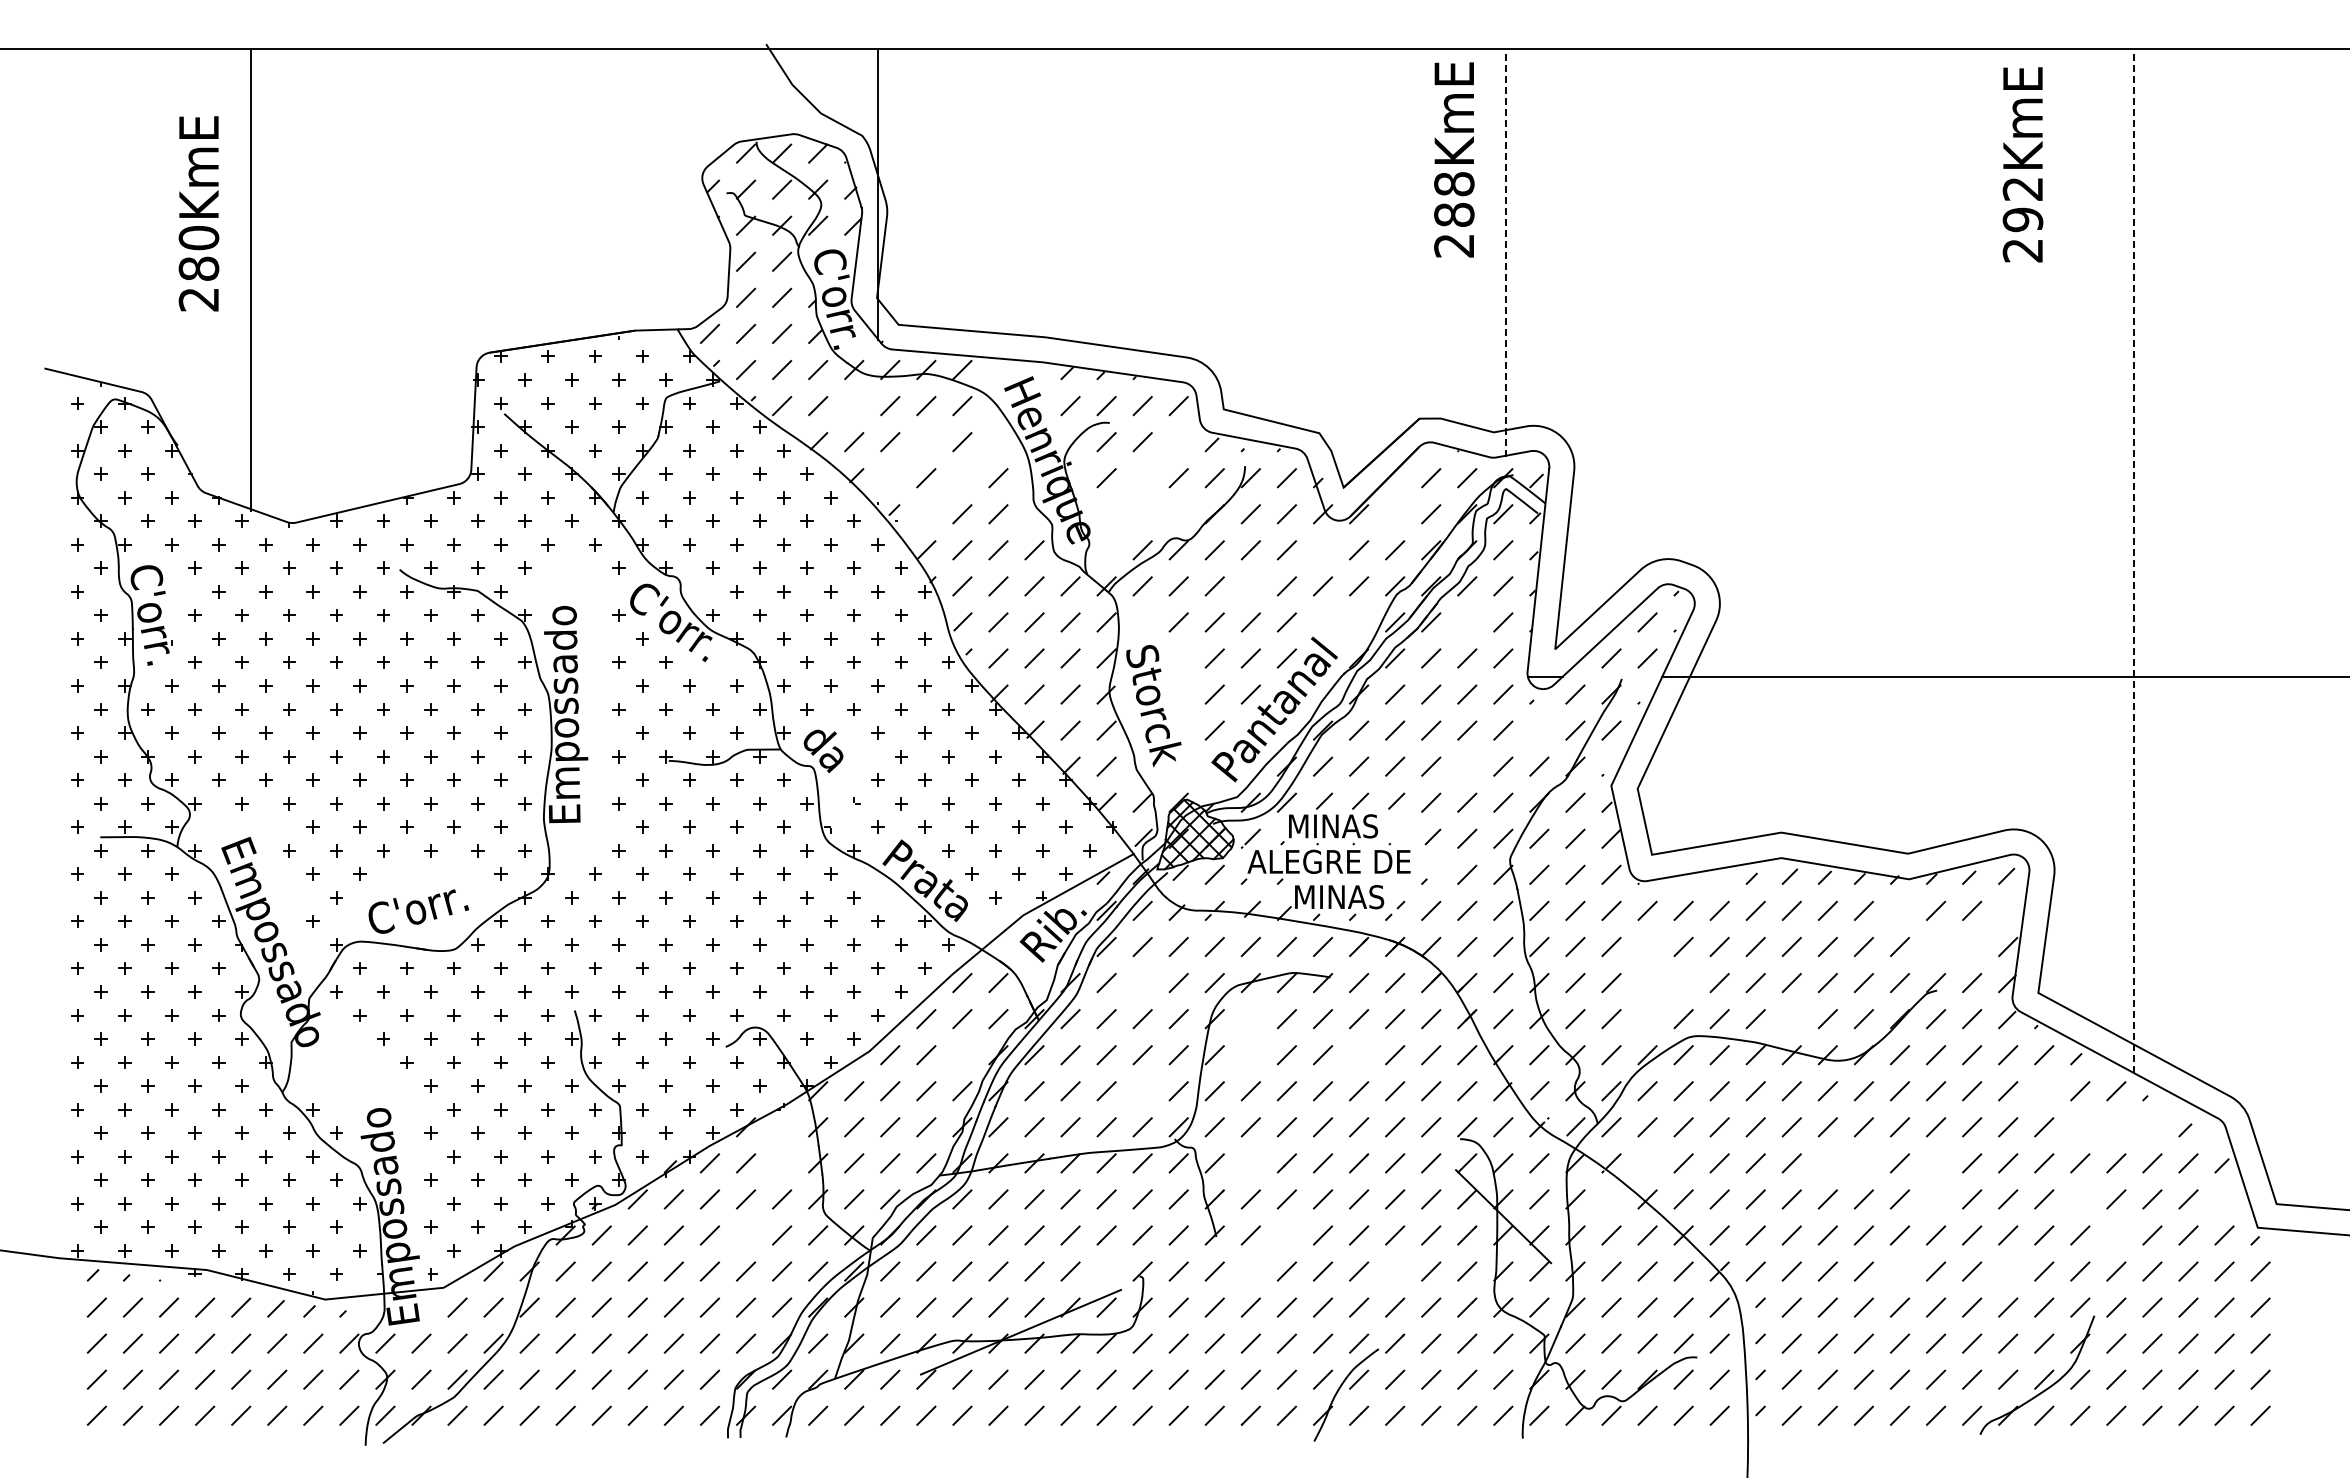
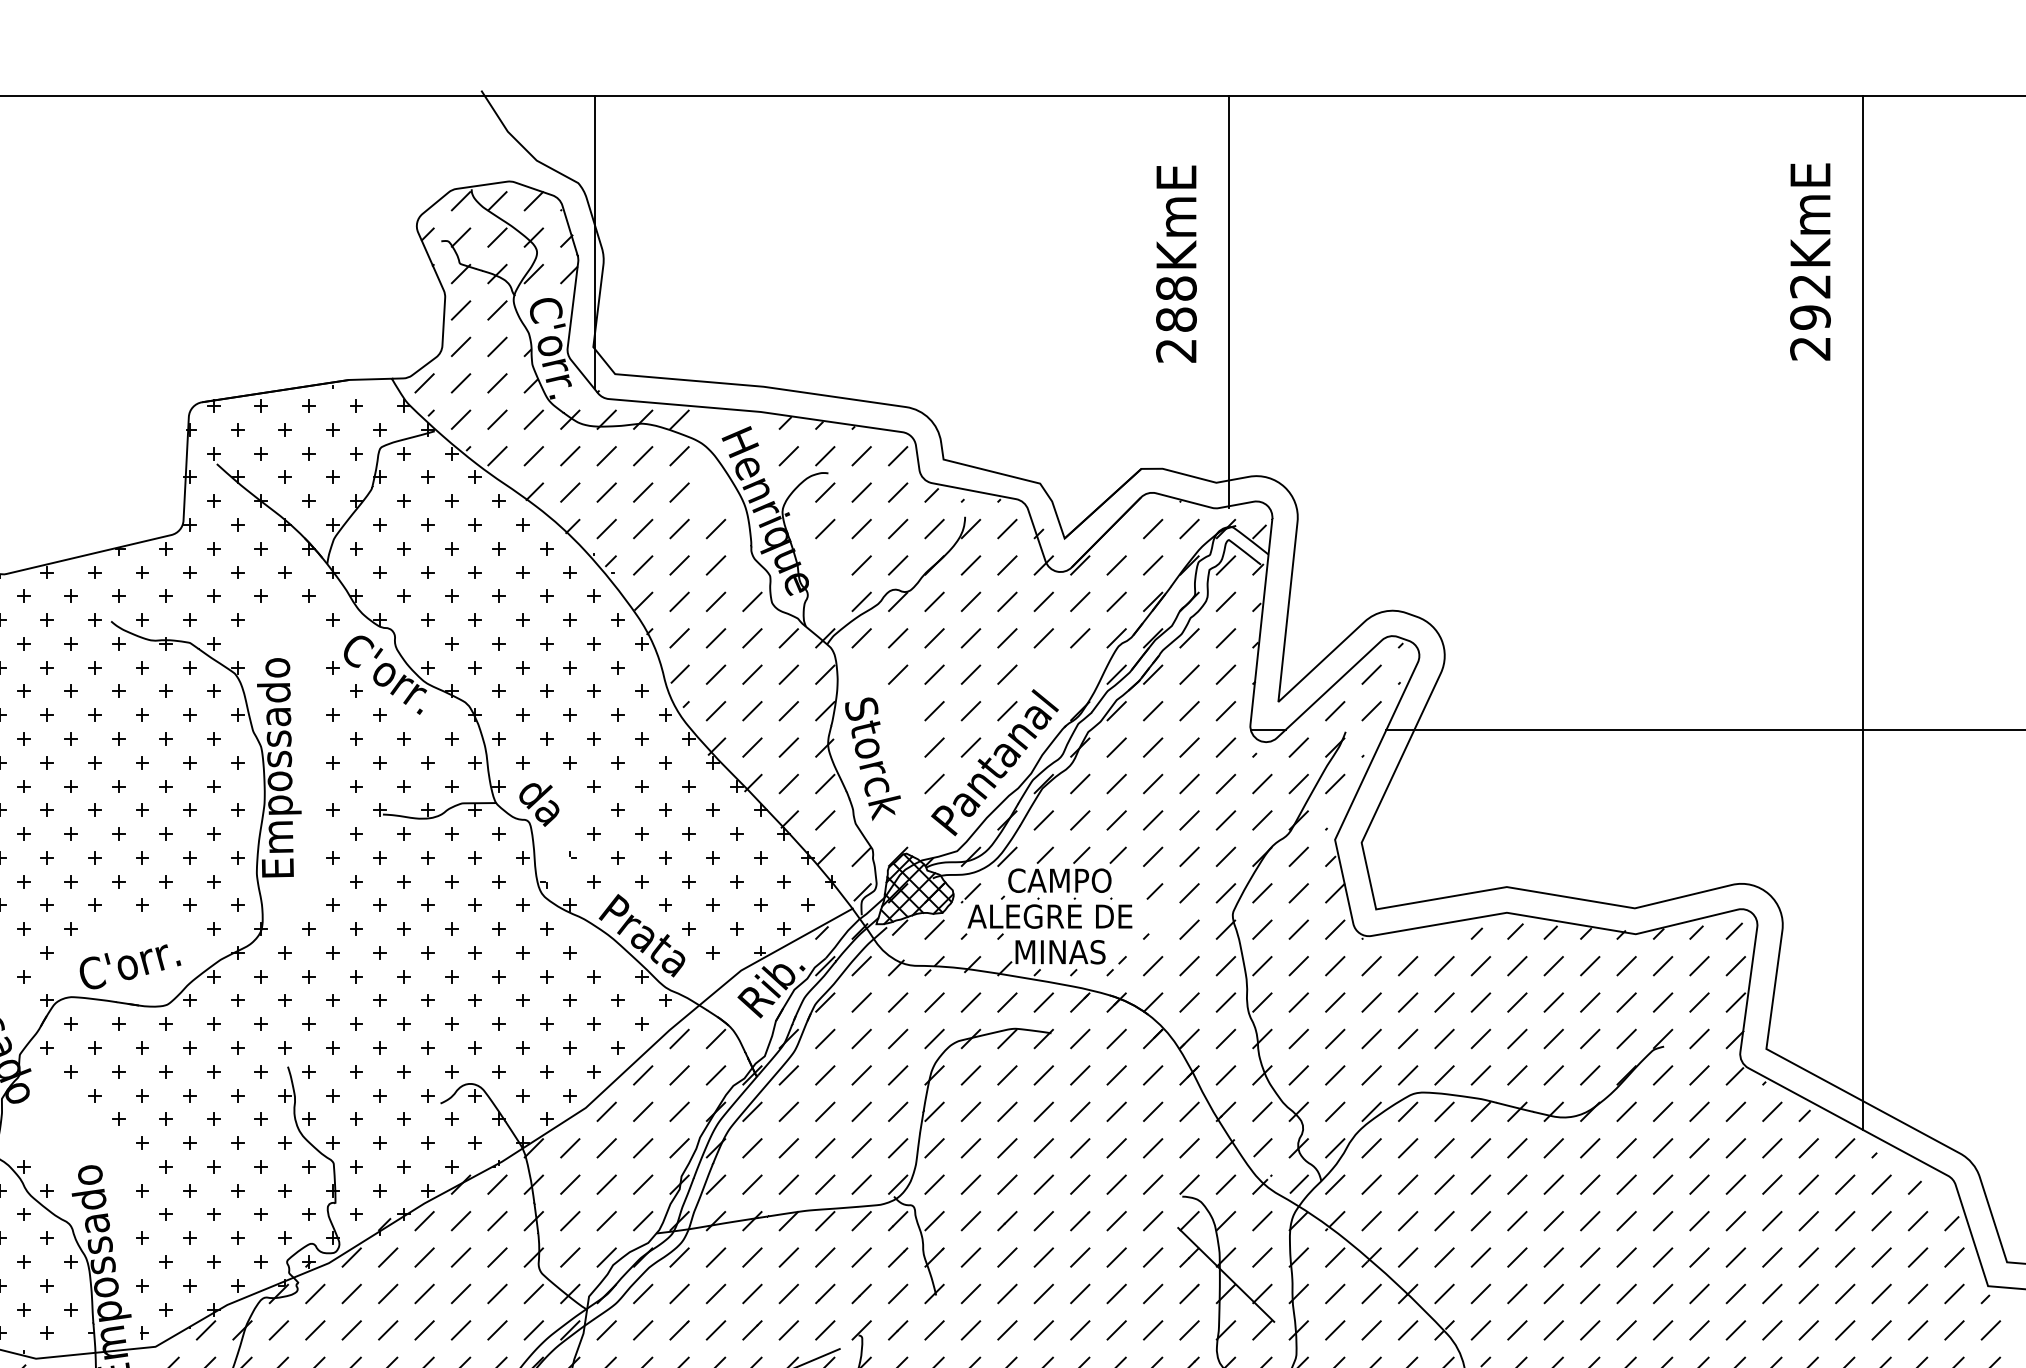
text: (1454, 159) -> (1176, 263), moved
text: (2022, 164) -> (1809, 261), moved
line: (1505, 253) -> (1228, 302), dashed -> solid
line: (854, 406) -> (570, 456), added
line: (926, 442) -> (643, 492), added
line: (1178, 442) -> (897, 492), added
line: (890, 478) -> (606, 529), added
line: (962, 478) -> (679, 529), added
line: (1142, 478) -> (861, 529), added
line: (926, 514) -> (643, 565), added
line: (1142, 514) -> (861, 565), added
line: (1178, 514) -> (897, 565), added
line: (1395, 514) -> (1117, 565), added
line: (1323, 550) -> (1044, 602), added
line: (2133, 561) -> (1862, 613), dashed -> solid
line: (1250, 586) -> (970, 638), added
line: (1467, 622) -> (1189, 674), added
line: (1539, 730) -> (1262, 783), added
line: (1467, 766) -> (1189, 820), added
text: (1338, 826) -> (1059, 880), MINAS -> CAMPO
line: (1899, 910) -> (1626, 965), added
line: (2008, 910) -> (1736, 965), added
line: (1647, 946) -> (1371, 1002), added
line: (1936, 946) -> (1663, 1002), added
line: (1972, 946) -> (1699, 1002), added
line: (1142, 983) -> (861, 1039), added
line: (1647, 983) -> (1371, 1039), added
line: (1683, 983) -> (1407, 1039), added
line: (1250, 1019) -> (970, 1075), added
line: (1647, 1019) -> (1371, 1075), added
line: (1791, 1019) -> (1517, 1075), added
line: (962, 1055) -> (679, 1112), added
line: (1250, 1055) -> (970, 1112), added
line: (1359, 1055) -> (1080, 1112), added
line: (1142, 1091) -> (861, 1148), added
line: (2044, 1091) -> (1772, 1148), added
line: (782, 1127) -> (497, 1184), added
line: (2080, 1127) -> (1808, 1184), added
line: (2116, 1127) -> (1845, 1184), added
line: (2152, 1127) -> (1881, 1184), added
line: (782, 1163) -> (497, 1221), added
line: (1250, 1163) -> (970, 1221), added
line: (1647, 1163) -> (1371, 1221), added
line: (1827, 1163) -> (1553, 1221), added
line: (1863, 1163) -> (1589, 1221), added
line: (1936, 1163) -> (1663, 1221), added
line: (1611, 1199) -> (1335, 1257), added
line: (1936, 1199) -> (1663, 1257), added
line: (2080, 1199) -> (1808, 1257), added
line: (2224, 1199) -> (1954, 1257), added
line: (746, 1235) -> (461, 1293), added
line: (1286, 1235) -> (1006, 1293), added
line: (2116, 1235) -> (1845, 1293), added
line: (1106, 1271) -> (825, 1330), added
line: (1250, 1271) -> (970, 1330), added
line: (1395, 1271) -> (1117, 1330), added
line: (1899, 1271) -> (1626, 1330), added
line: (2008, 1271) -> (1736, 1330), added

